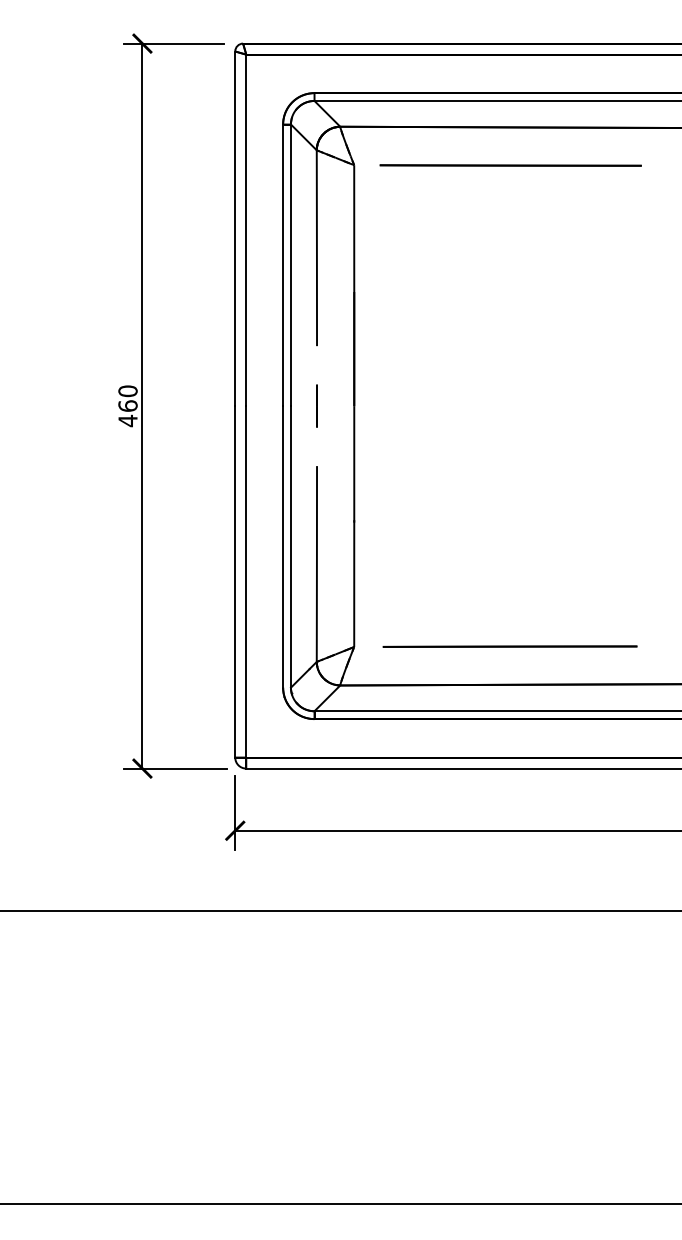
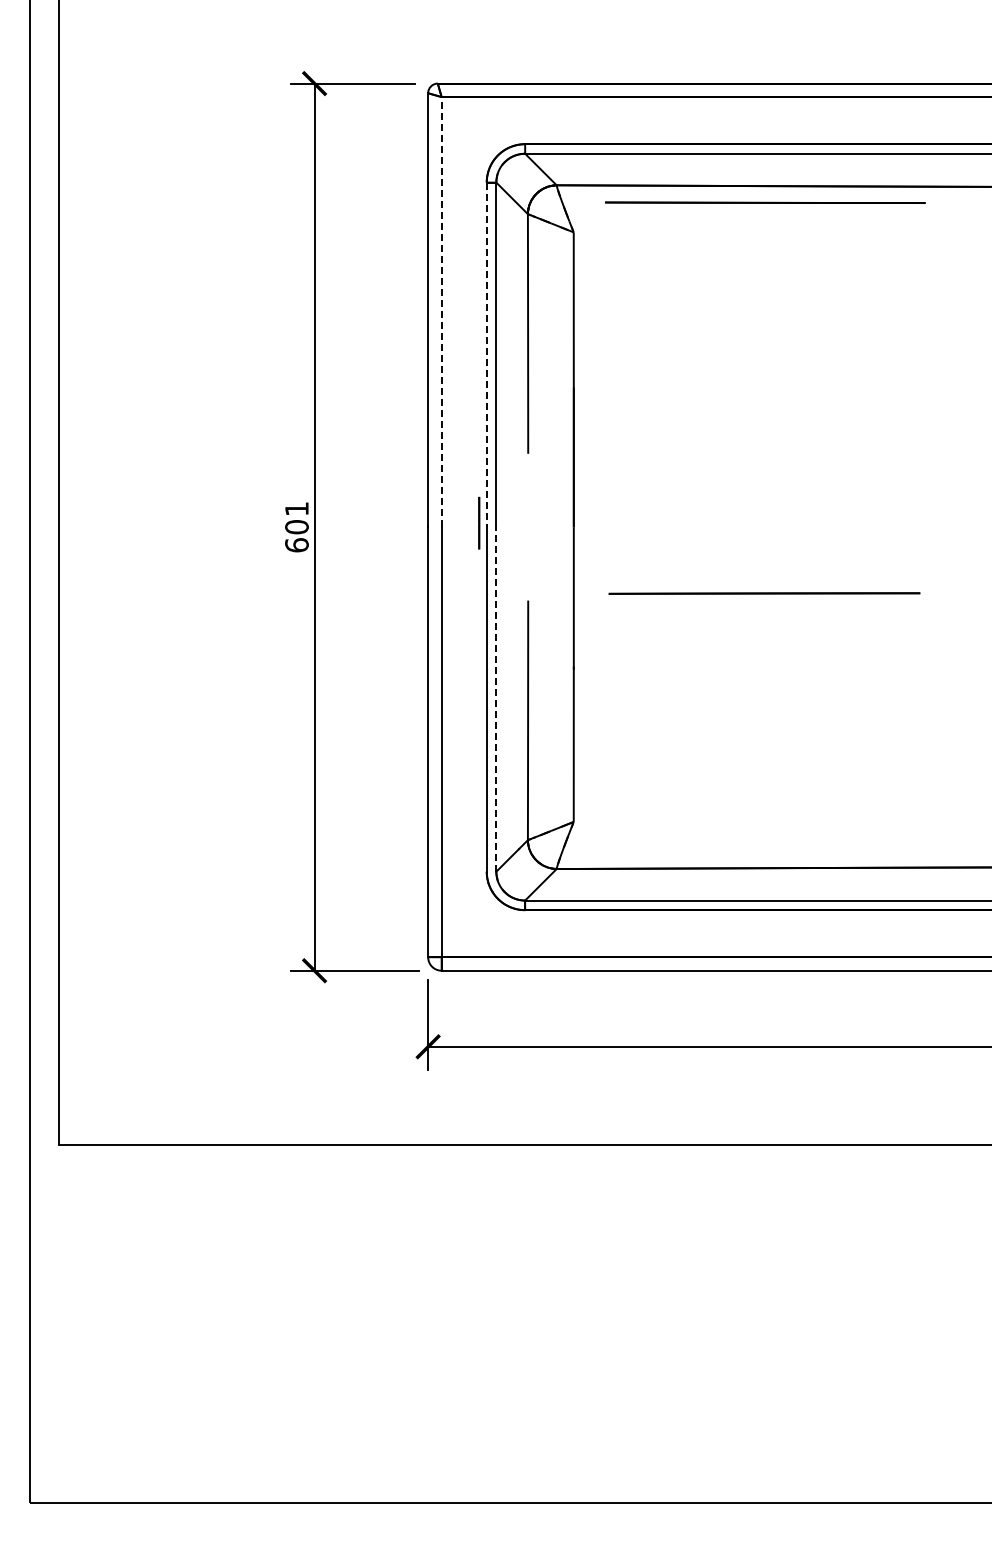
line: (510, 165) -> (765, 202), moved
line: (246, 229) -> (441, 311), solid -> dashed
line: (282, 265) -> (486, 355), solid -> dashed
text: (127, 405) -> (296, 526), 460 -> 601
line: (317, 405) -> (479, 522), moved
line: (291, 546) -> (496, 698), solid -> dashed
line: (510, 646) -> (764, 593), moved

